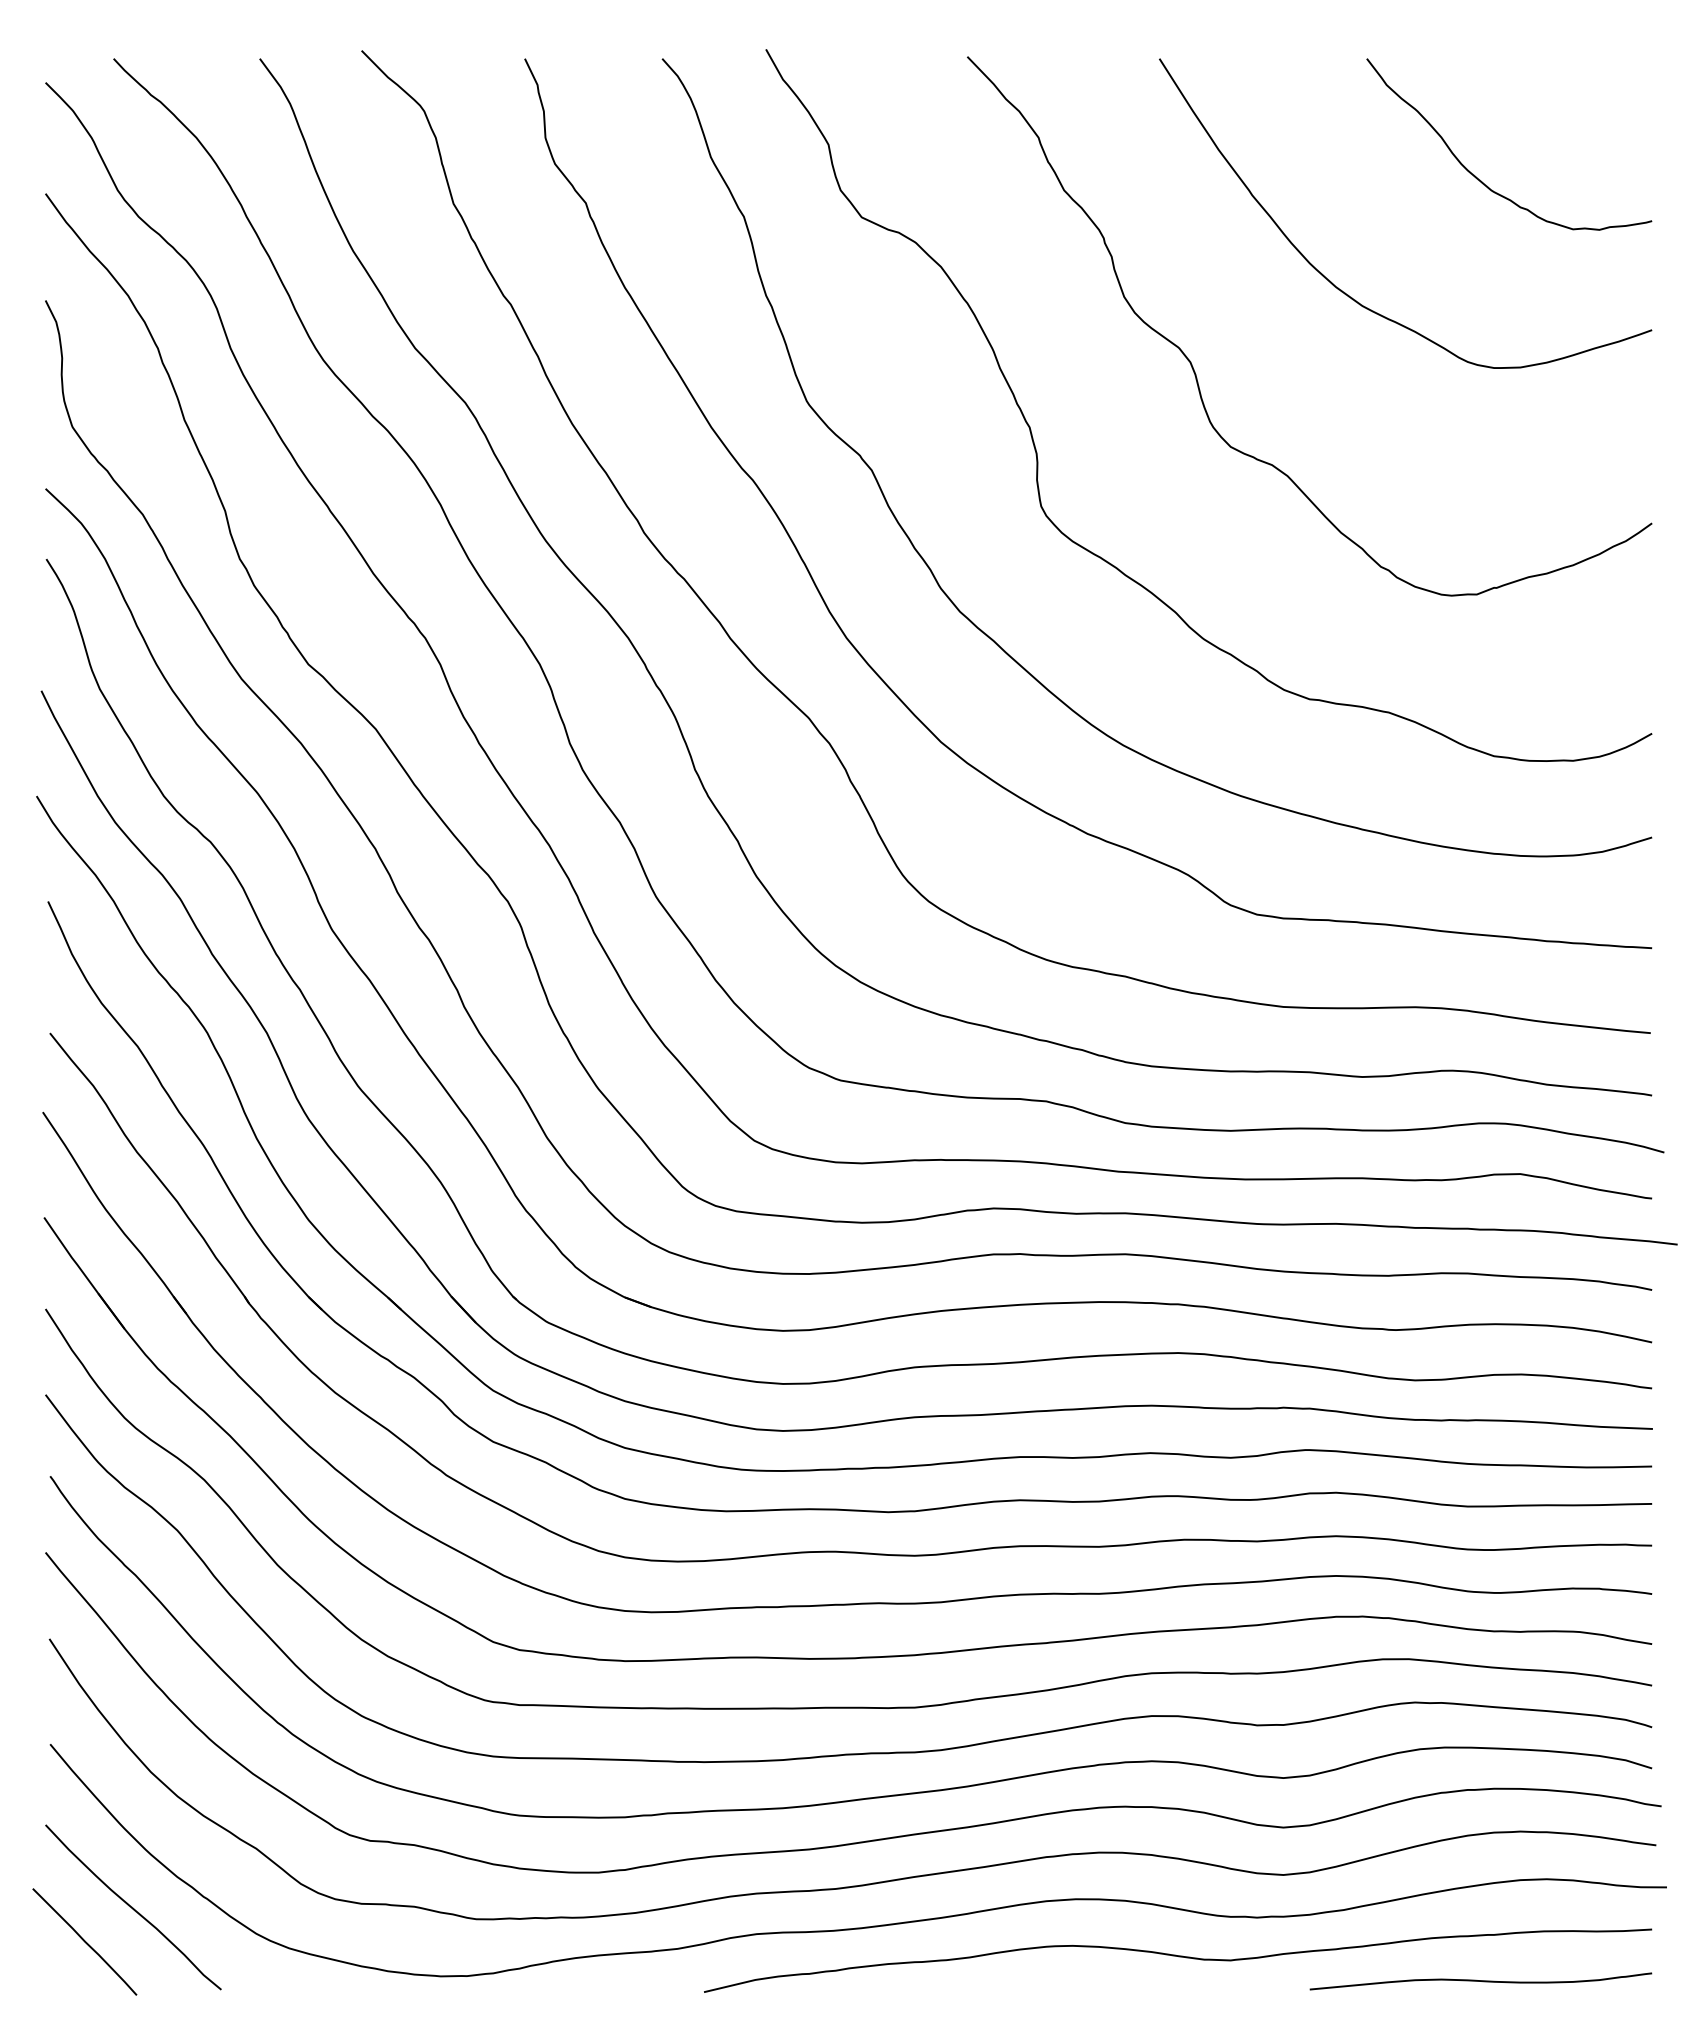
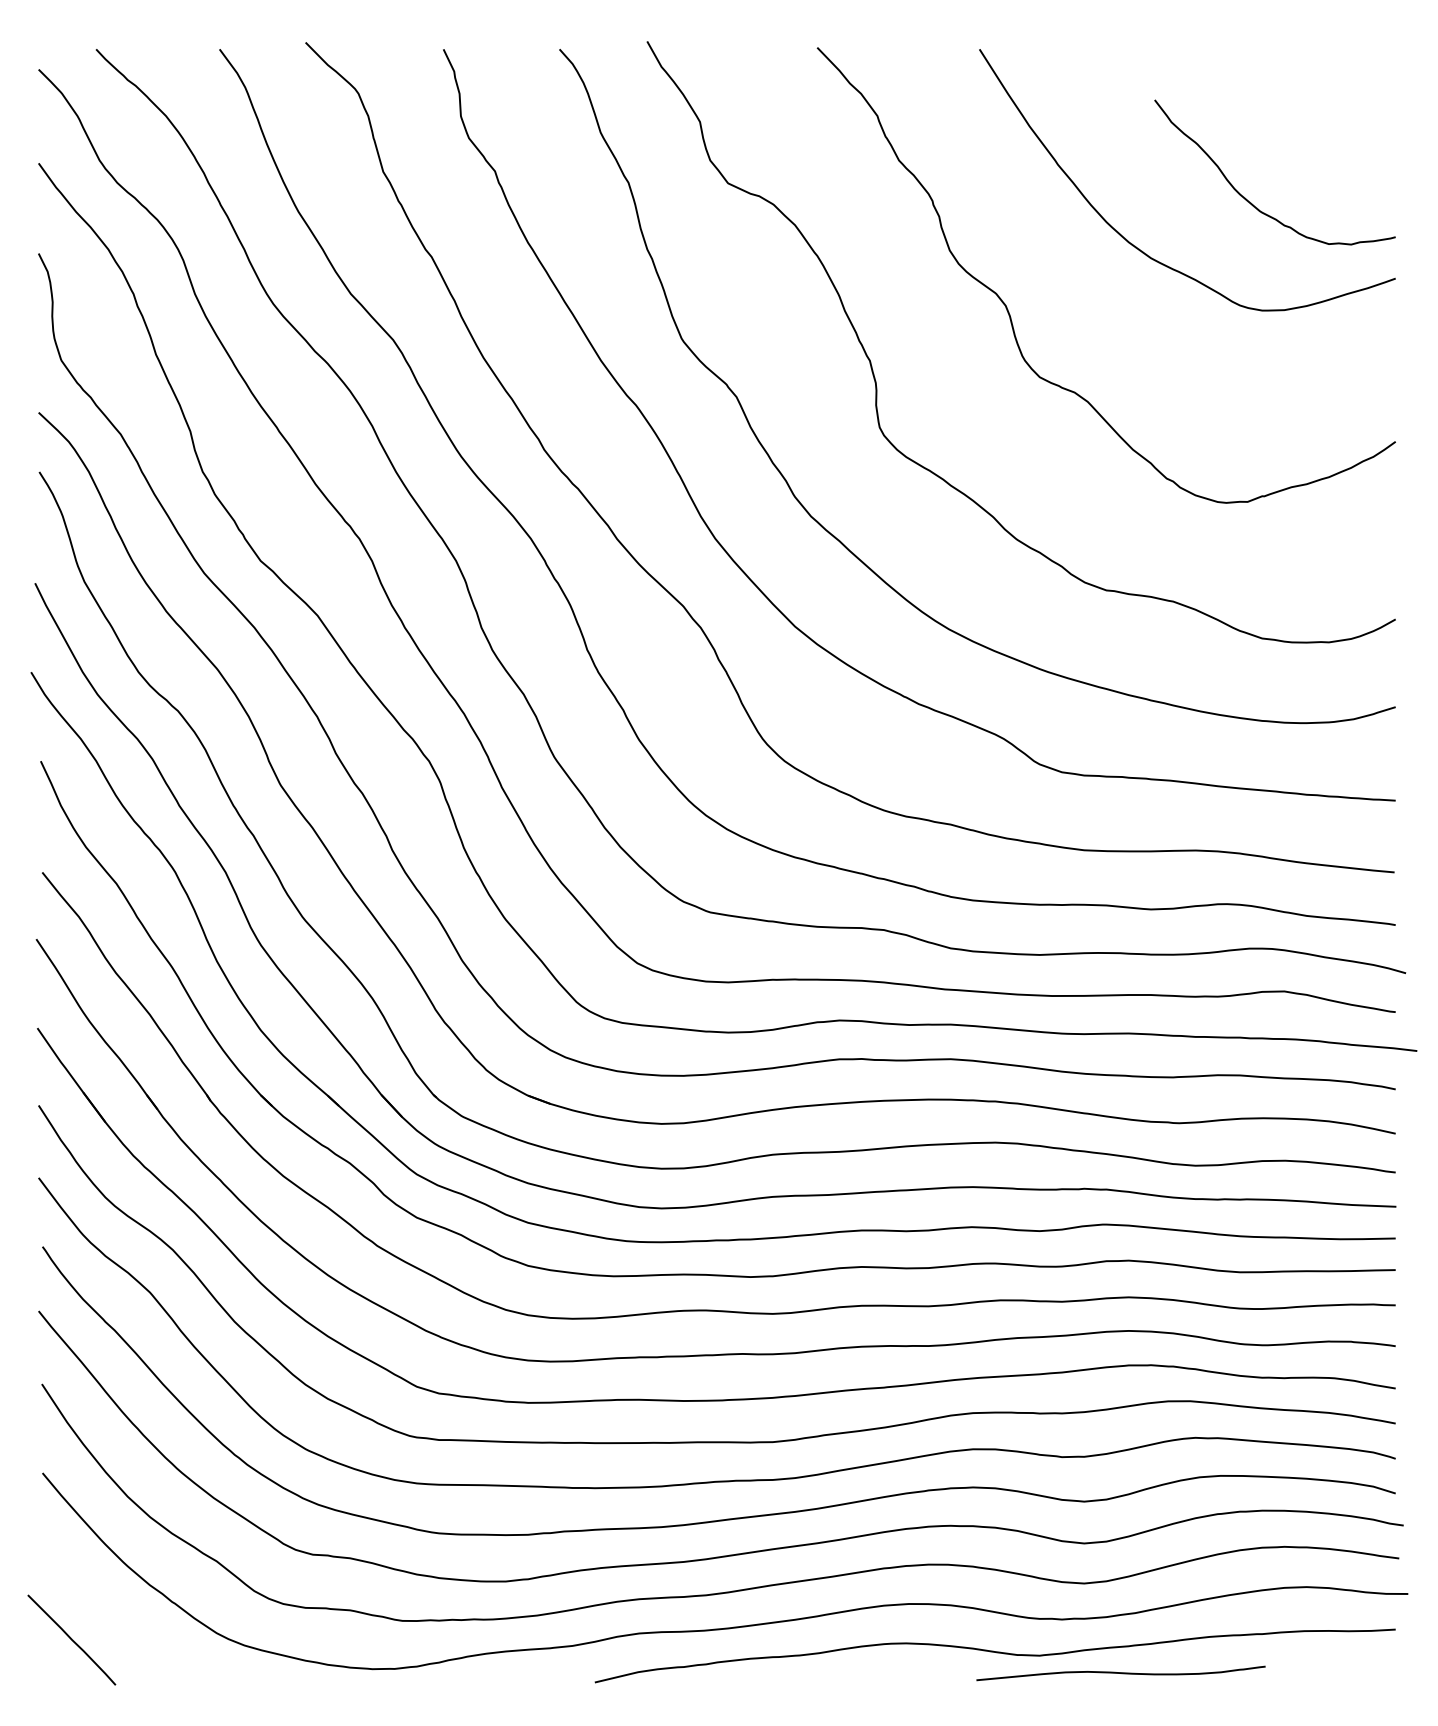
curve: (1481, 180) -> (1251, 202), moved
curve: (133, 1907) -> (112, 1610), removed
curve: (1480, 1981) -> (1120, 1673), moved

